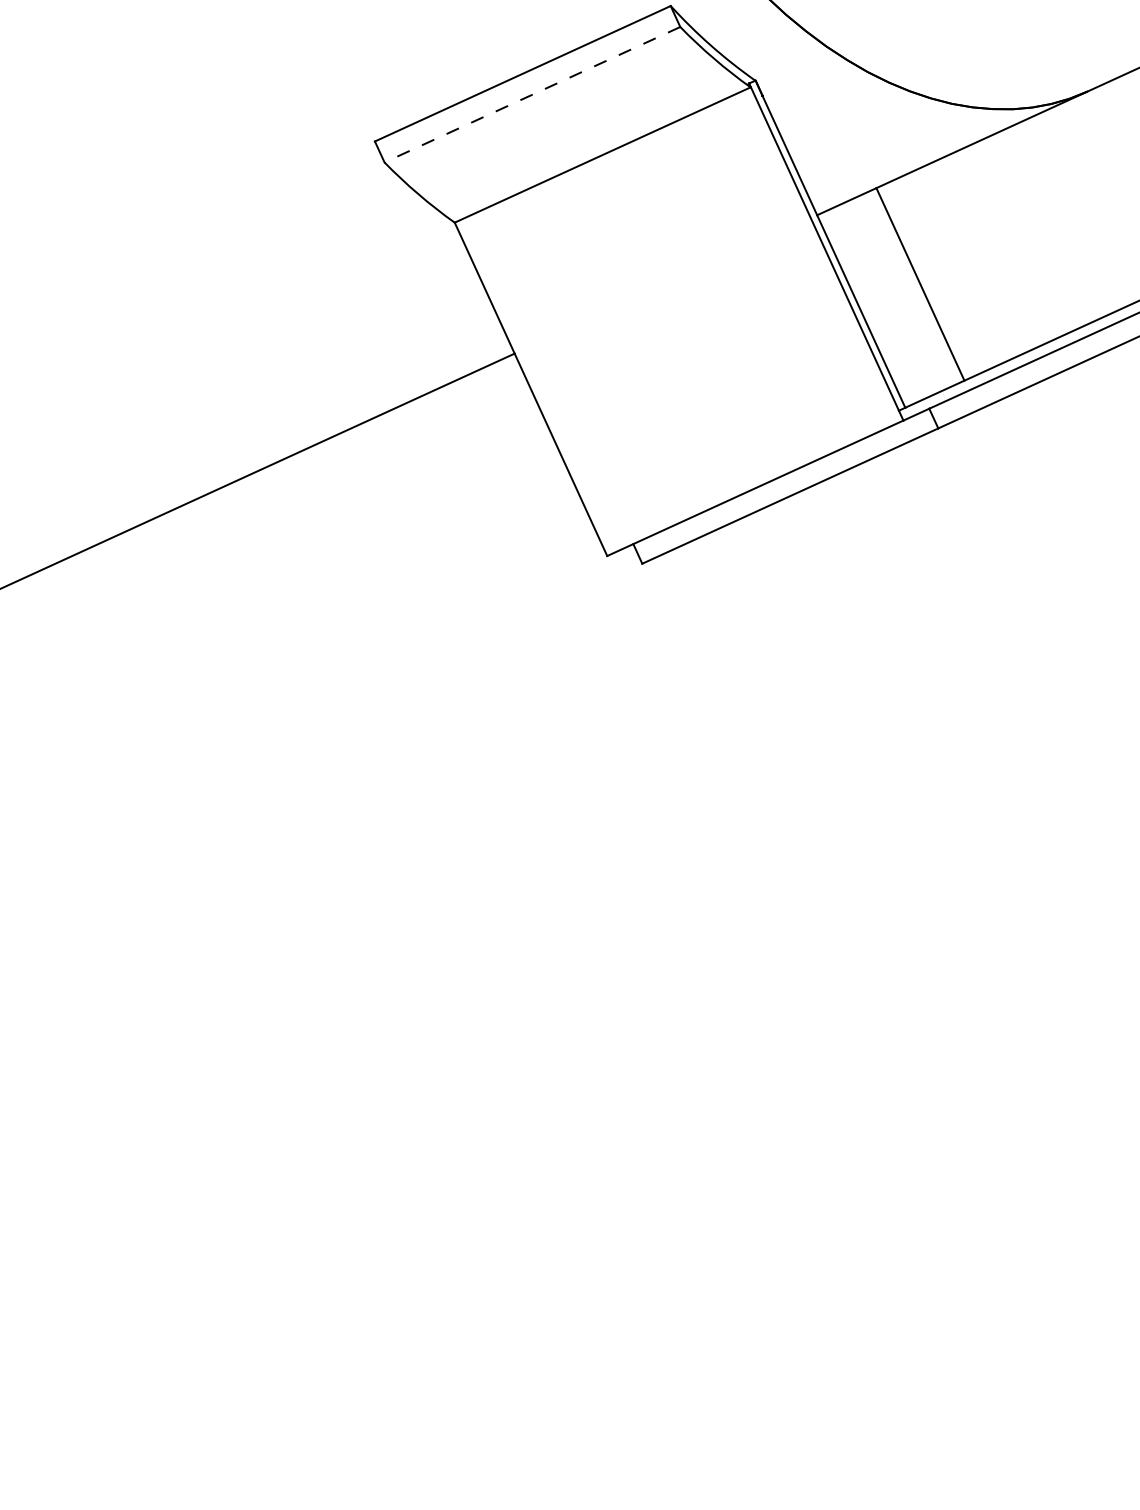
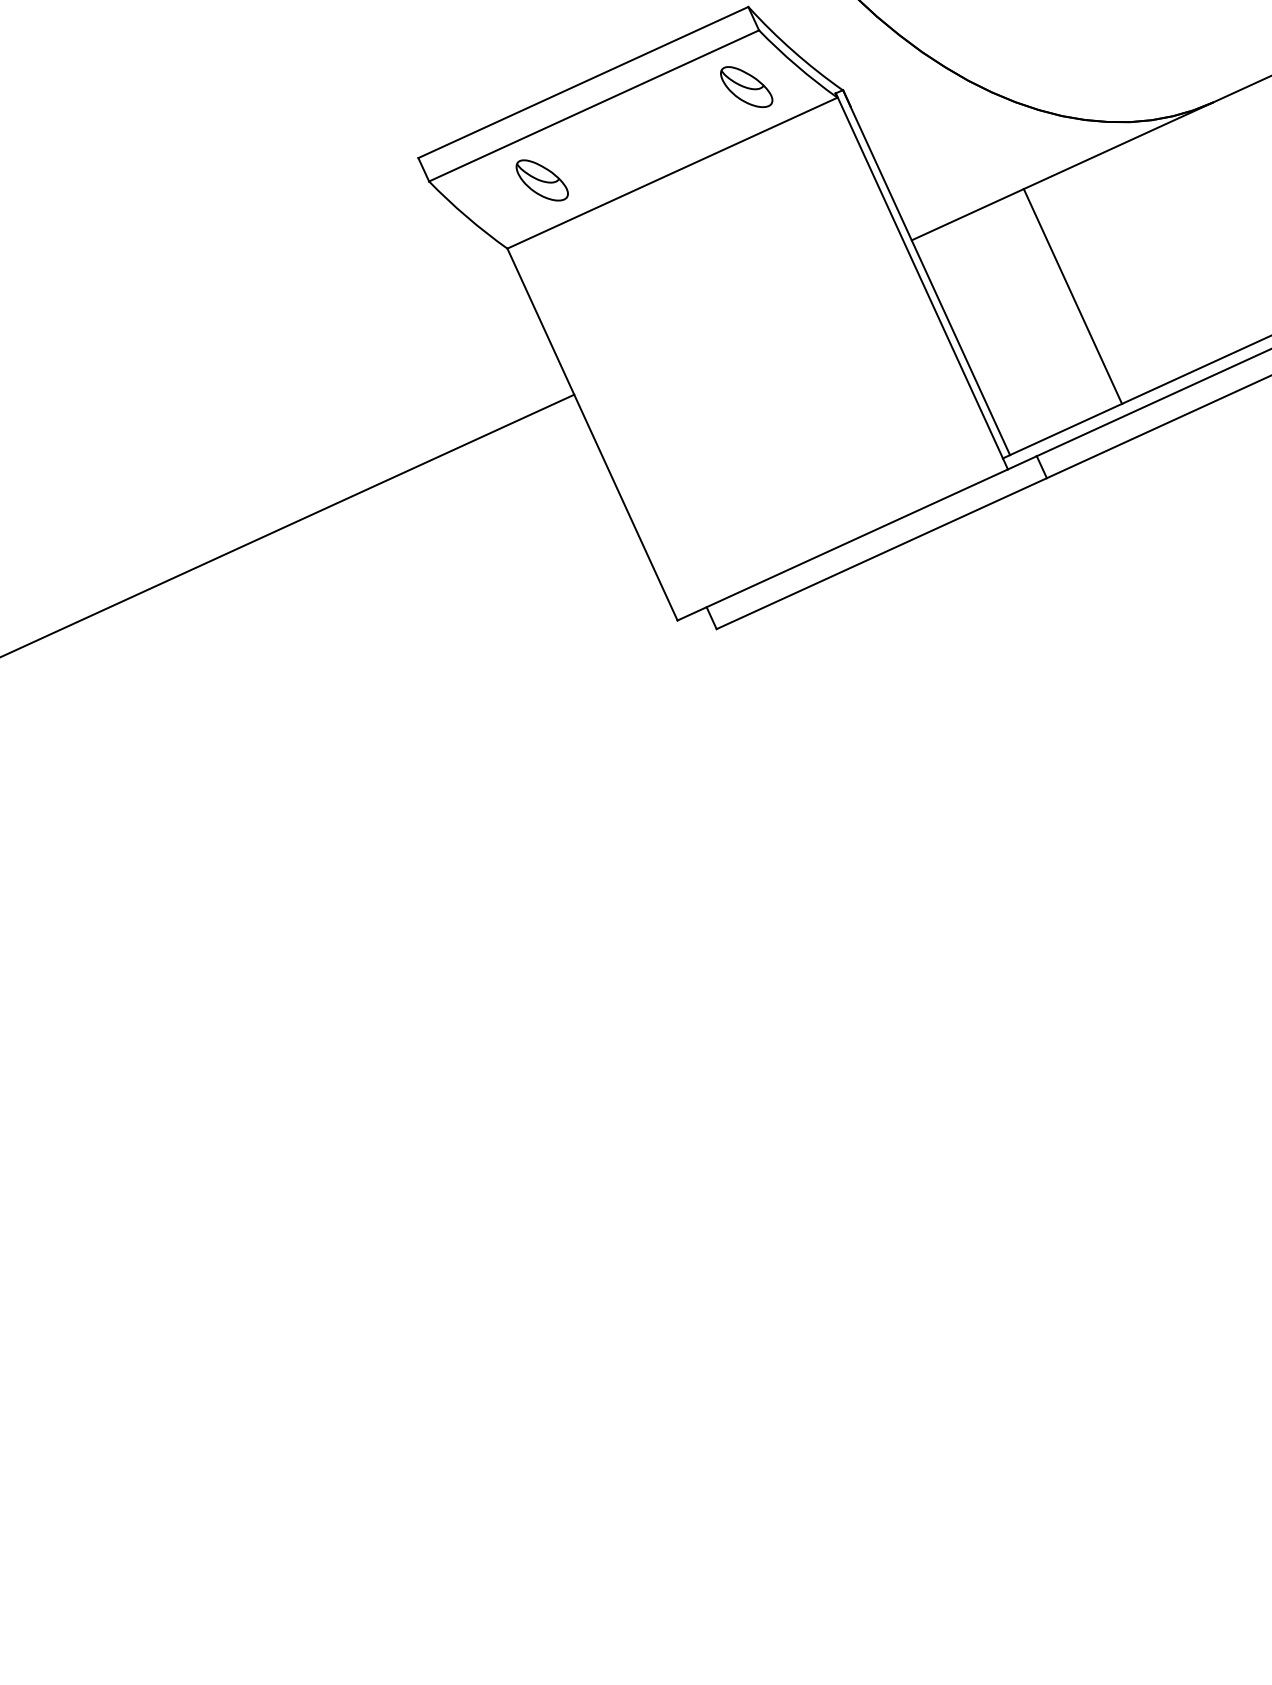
part: (669, 77) -> (746, 86), added
line: (531, 95) -> (593, 106), dashed -> solid
part: (485, 161) -> (541, 180), added
line: (920, 284) -> (1072, 296), moved

